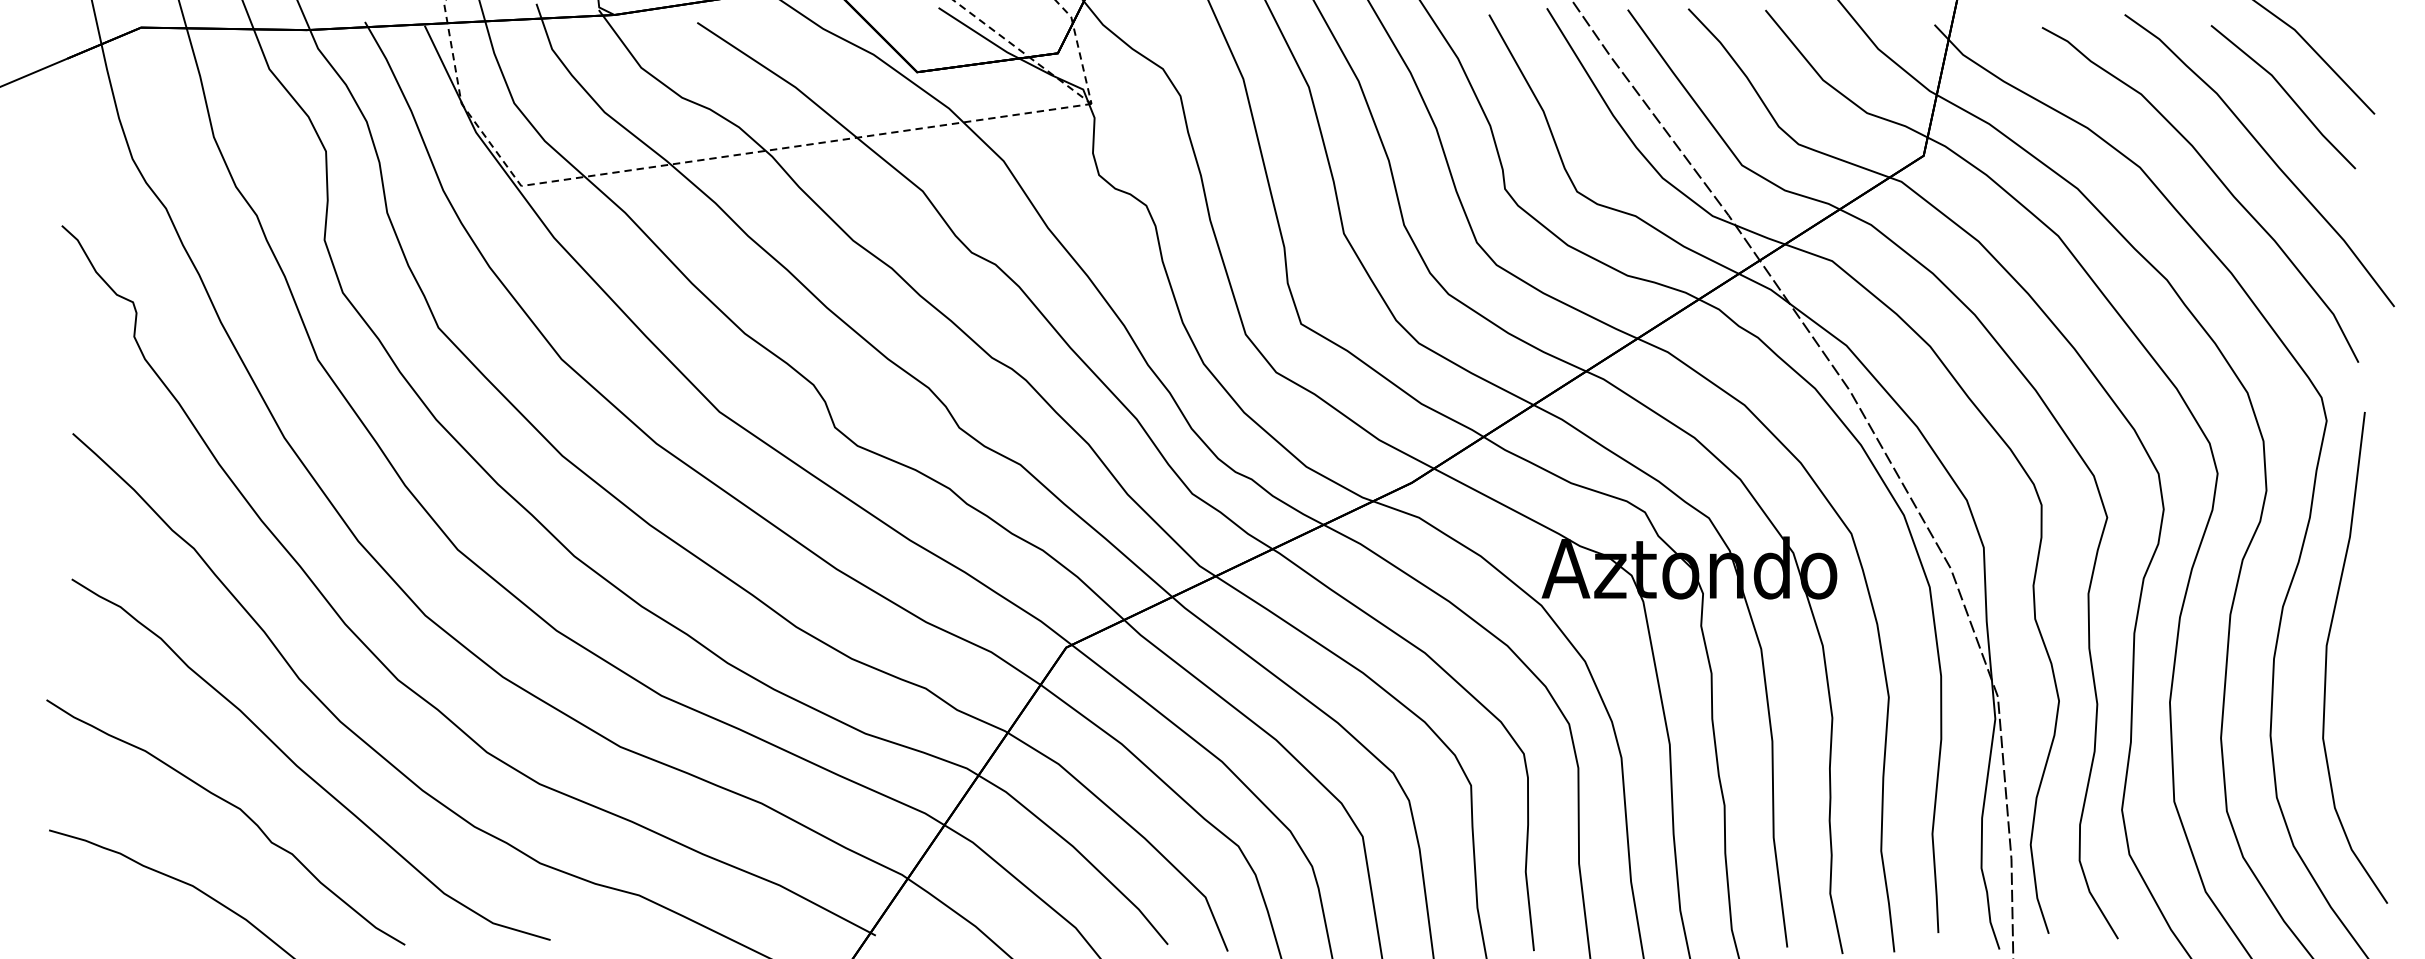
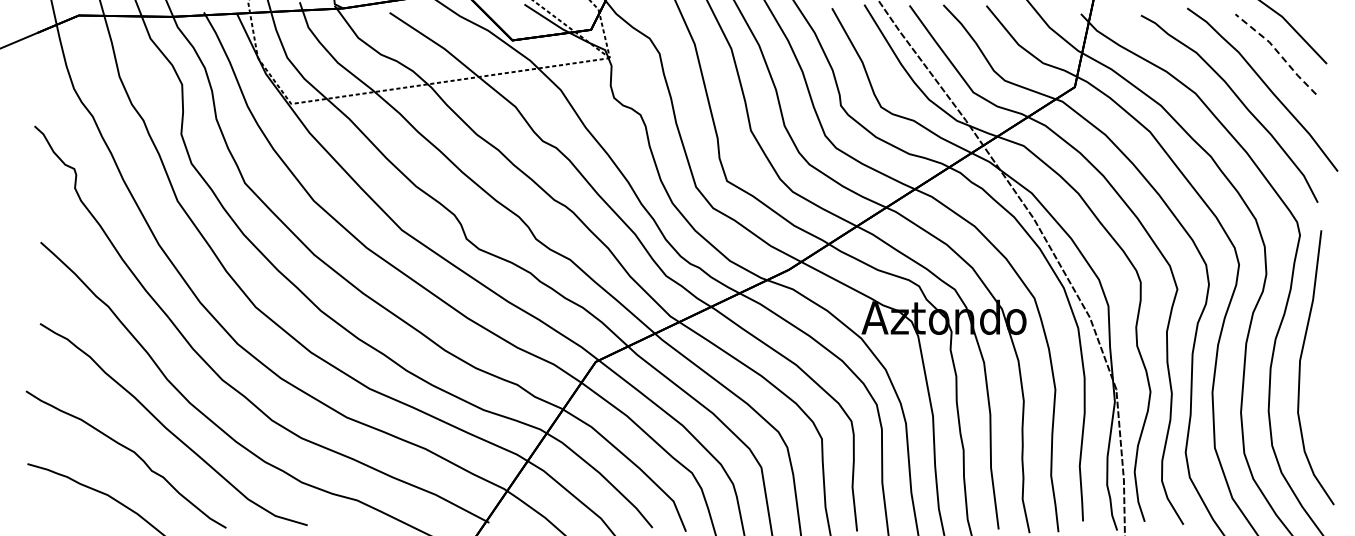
line: (2286, 93) -> (1277, 52), solid -> dashed

